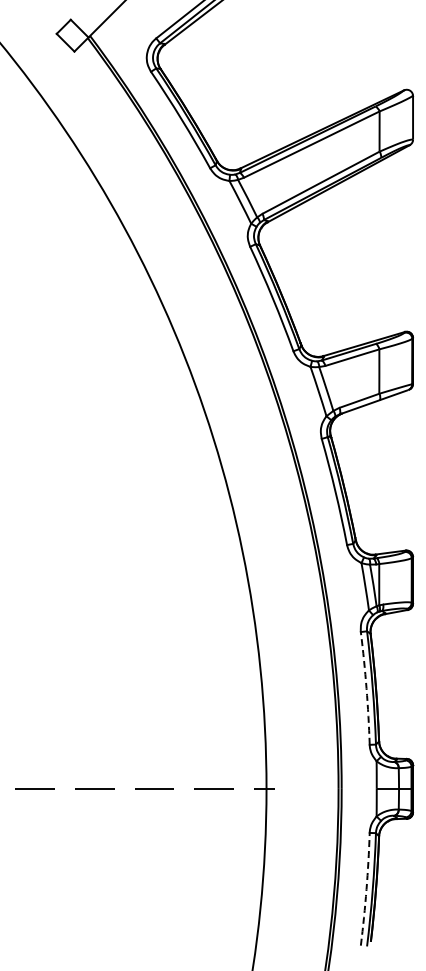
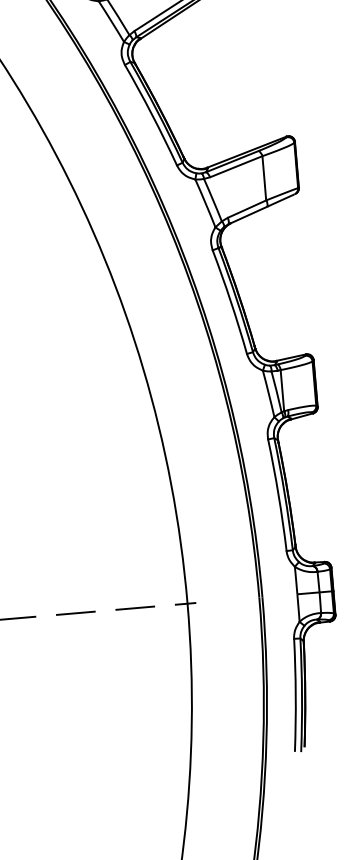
arc: (366, 688) -> (278, 495), dashed -> solid
arc: (366, 889) -> (295, 695), dashed -> solid

